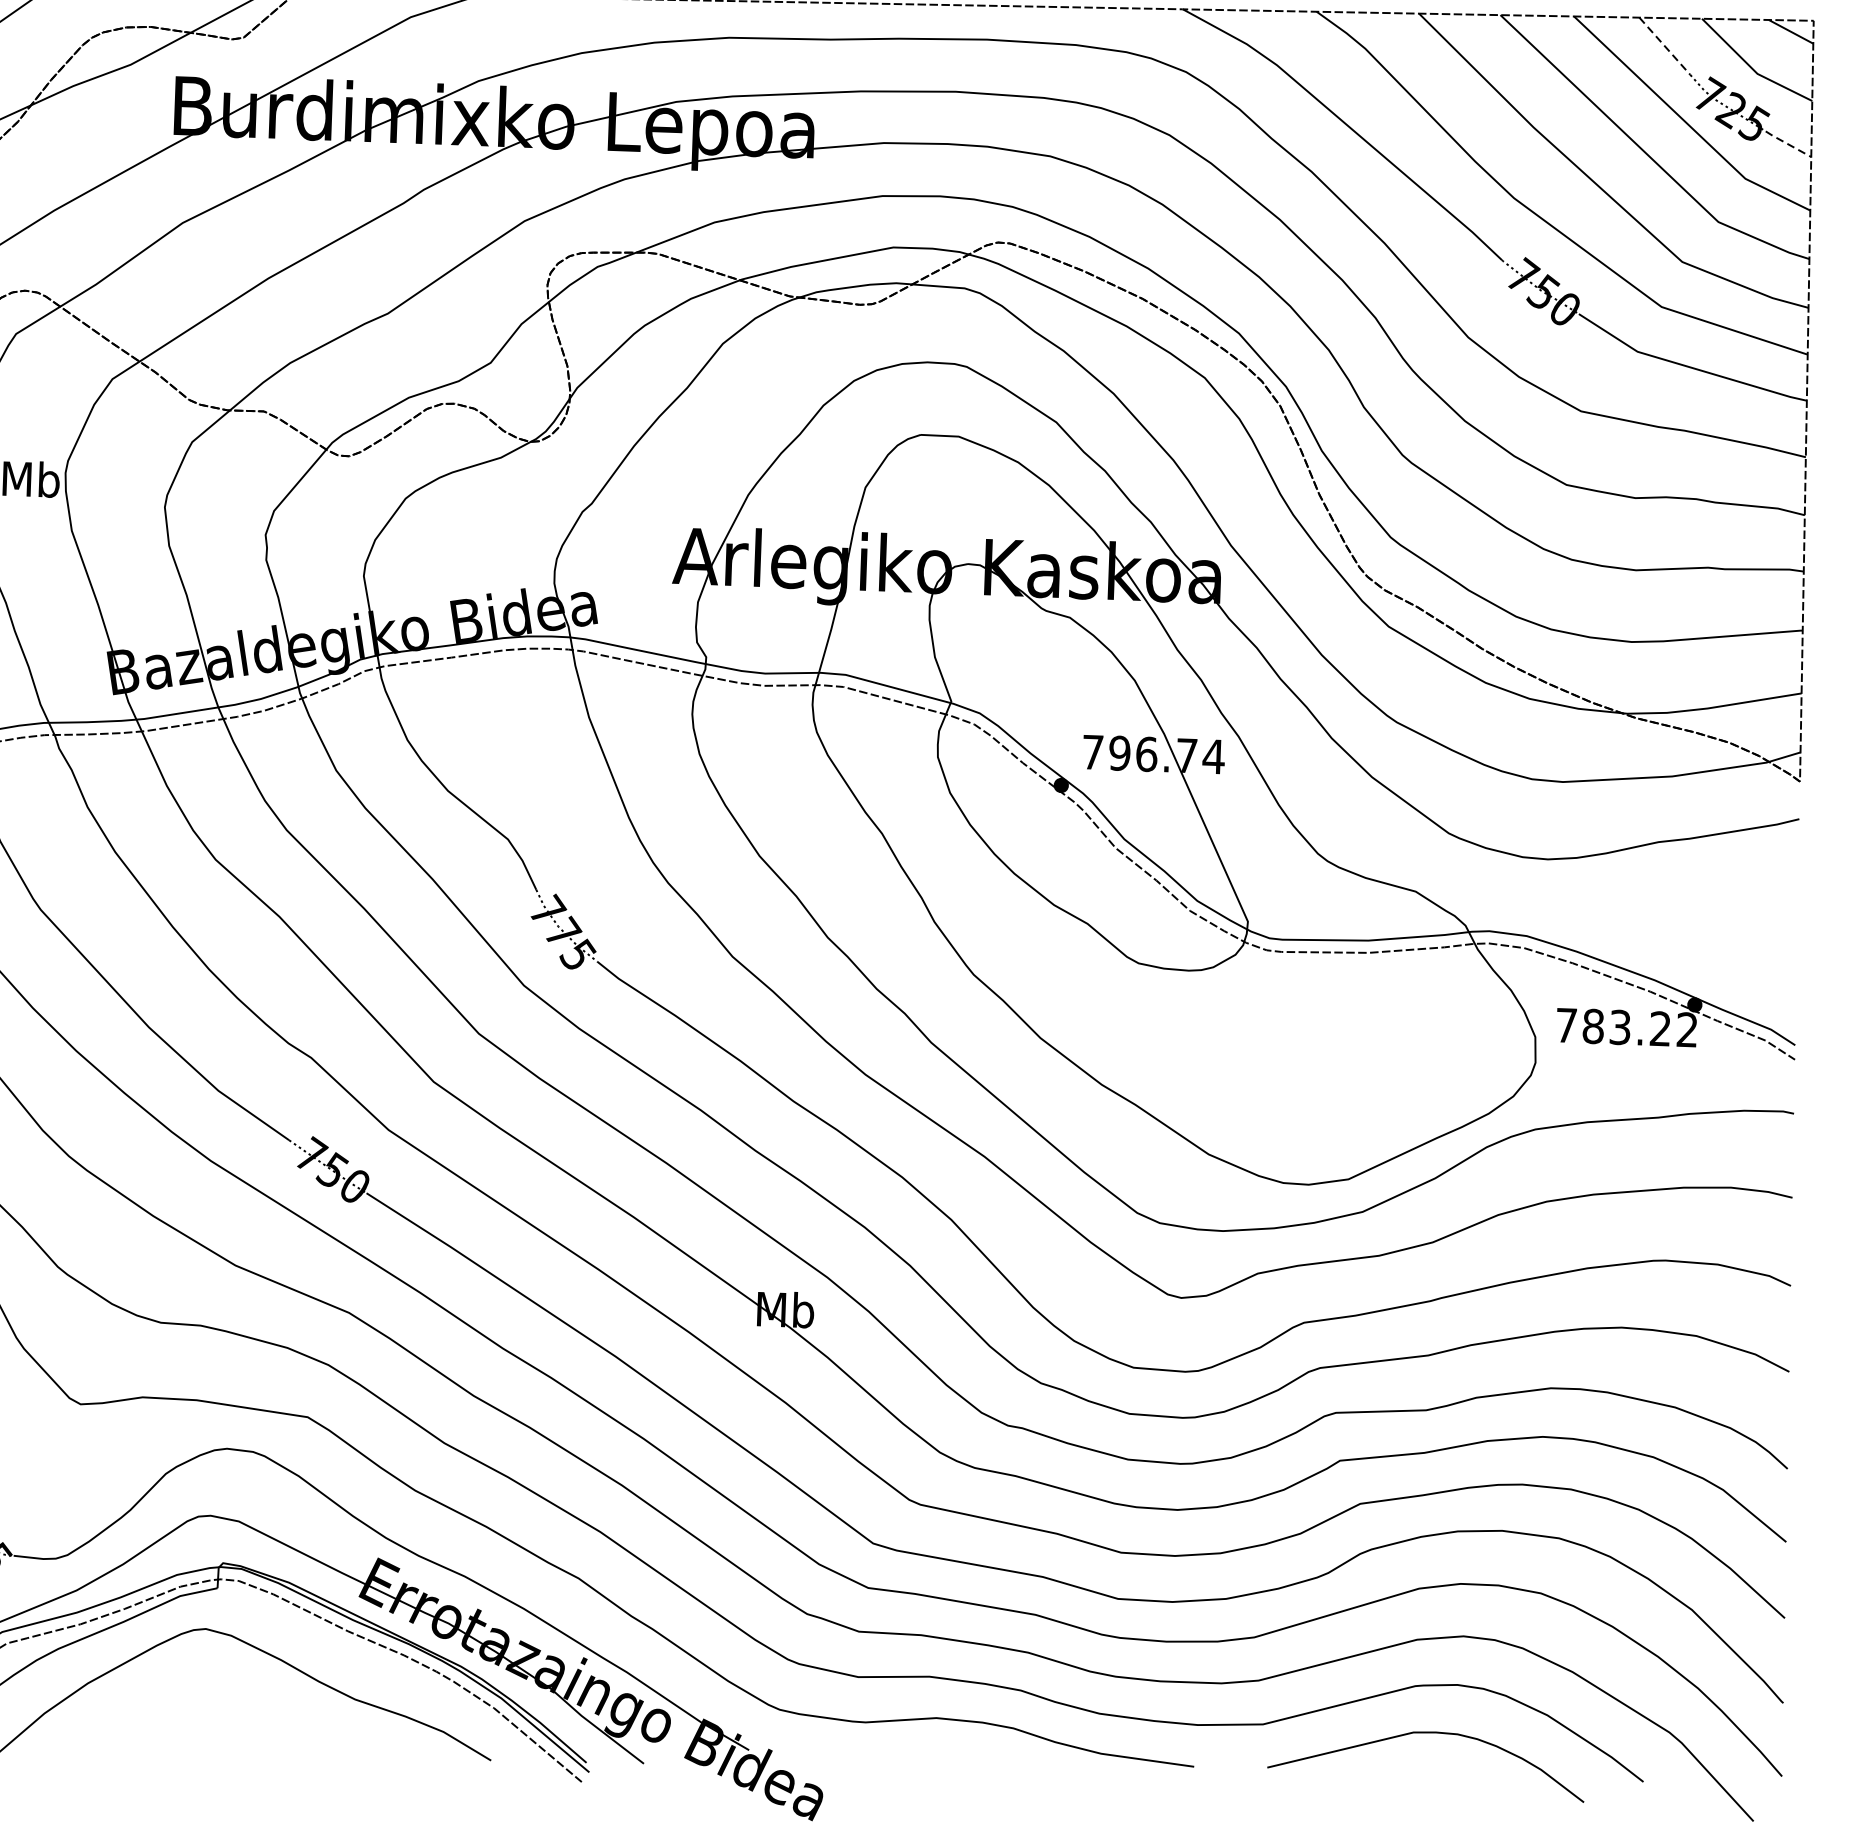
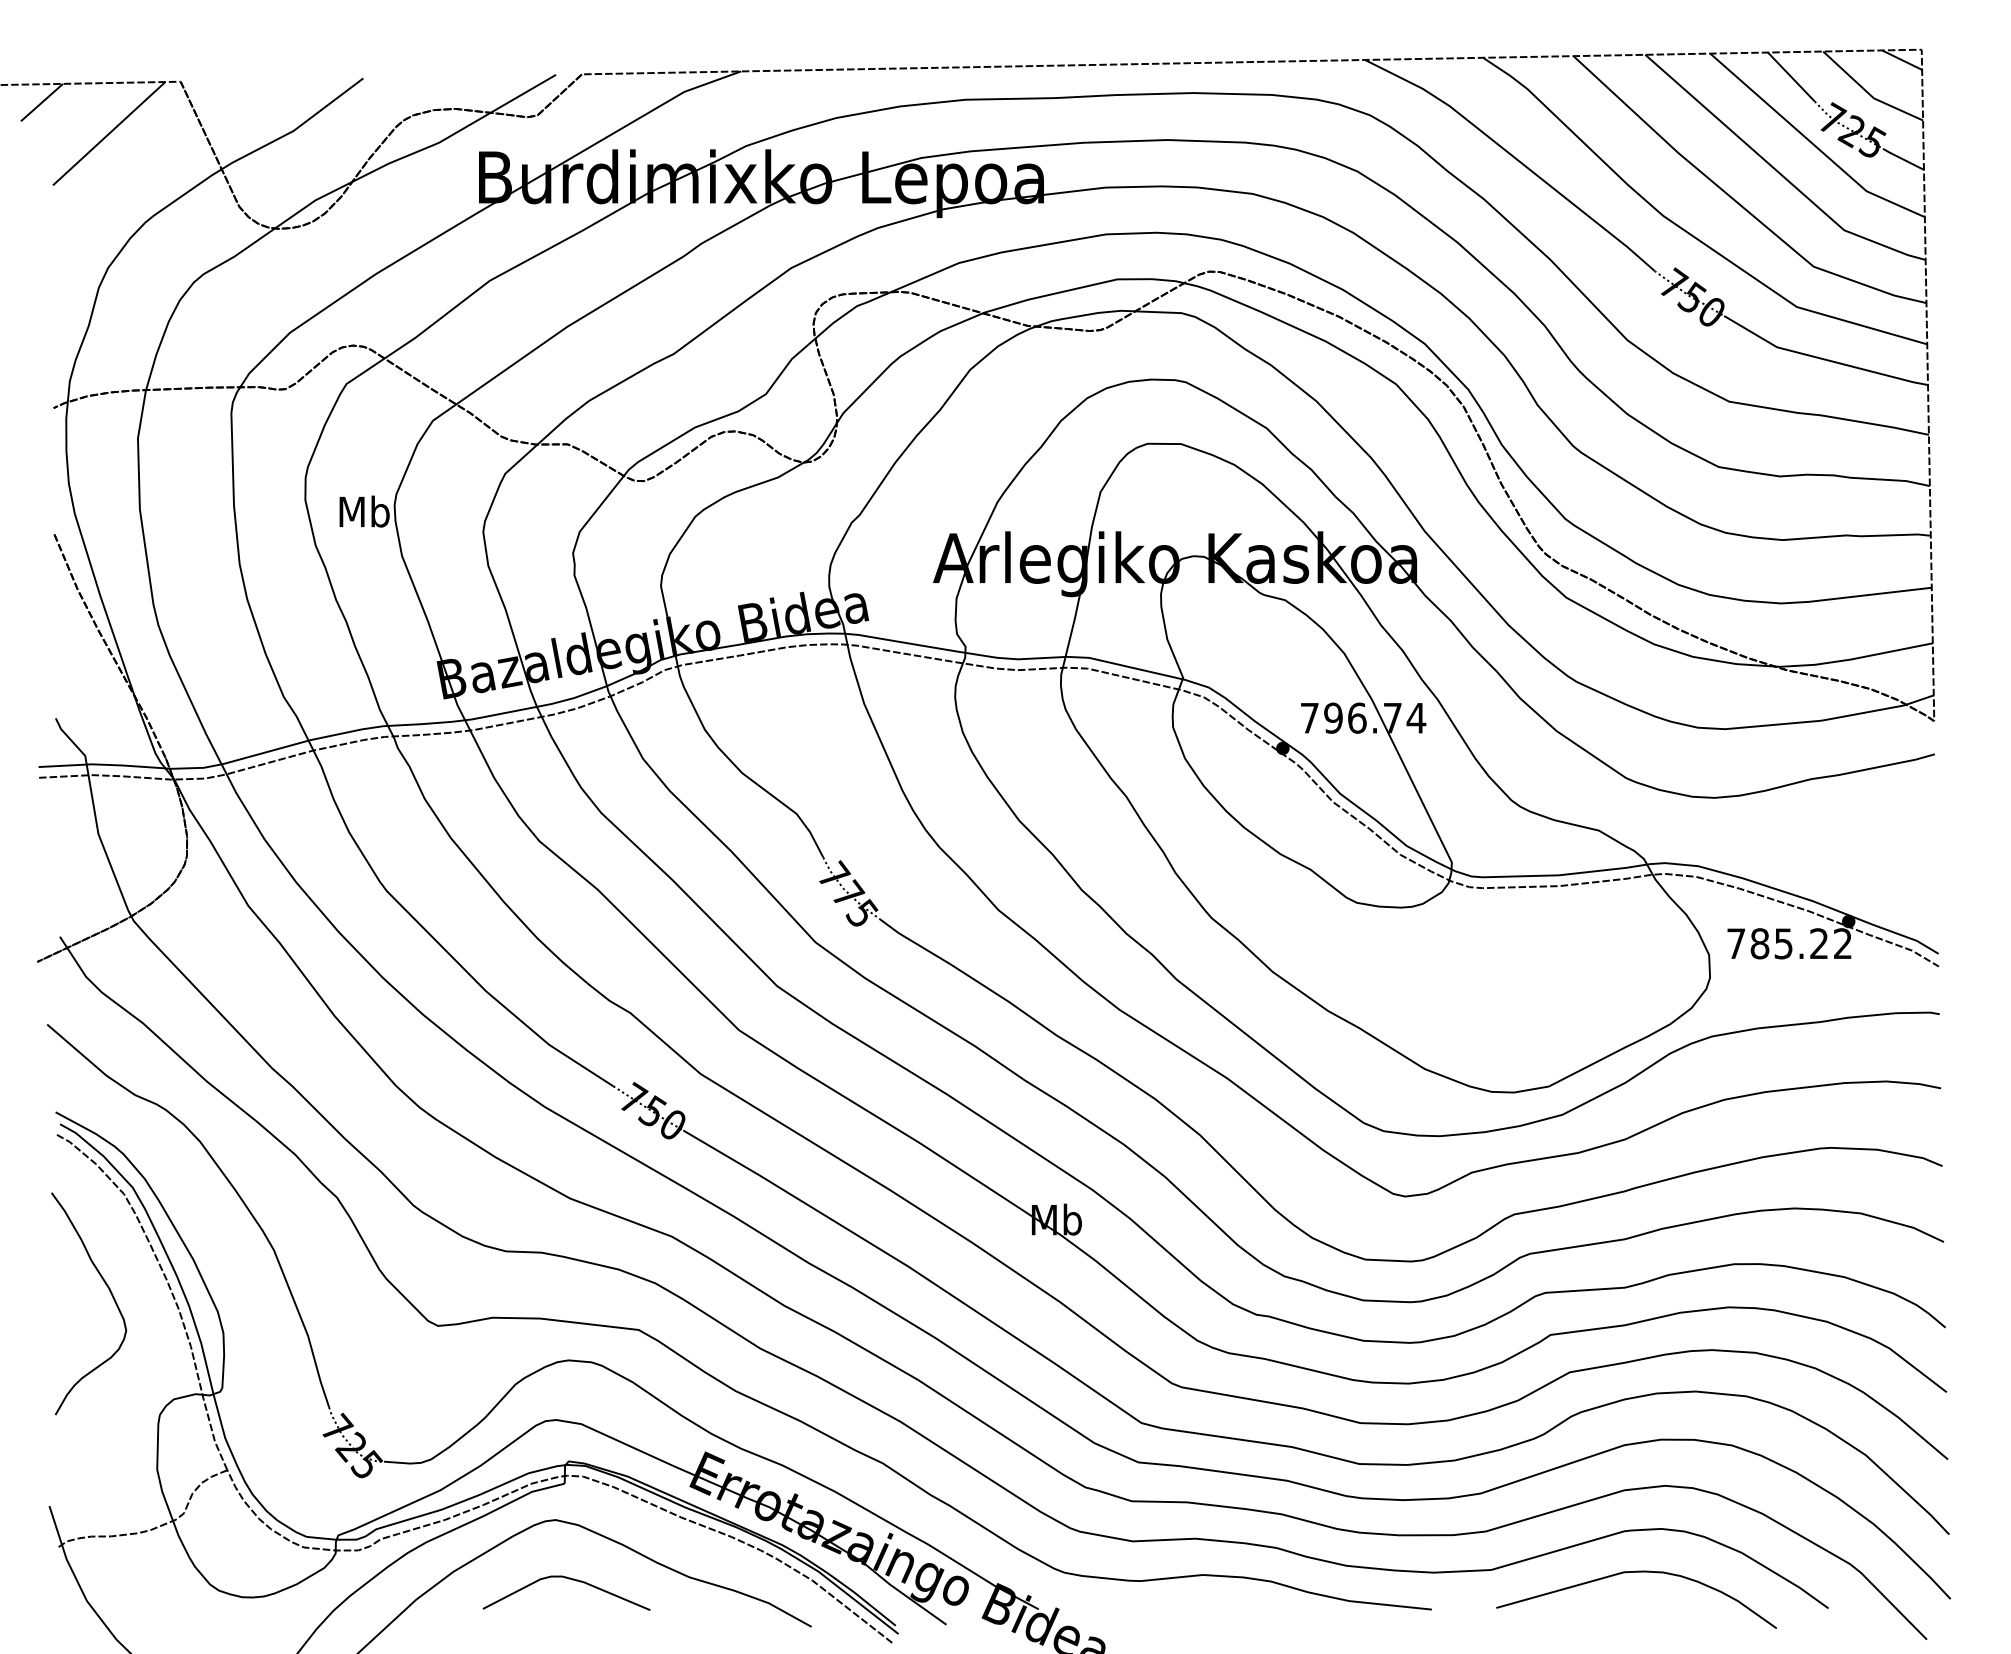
line: (1665, 45) -> (1791, 76), dashed -> solid
line: (1788, 144) -> (1903, 159), dashed -> solid
text: (1620, 1027) -> (1783, 943), 783.22 -> 785.22
curve: (217, 1696) -> (568, 1579), added

